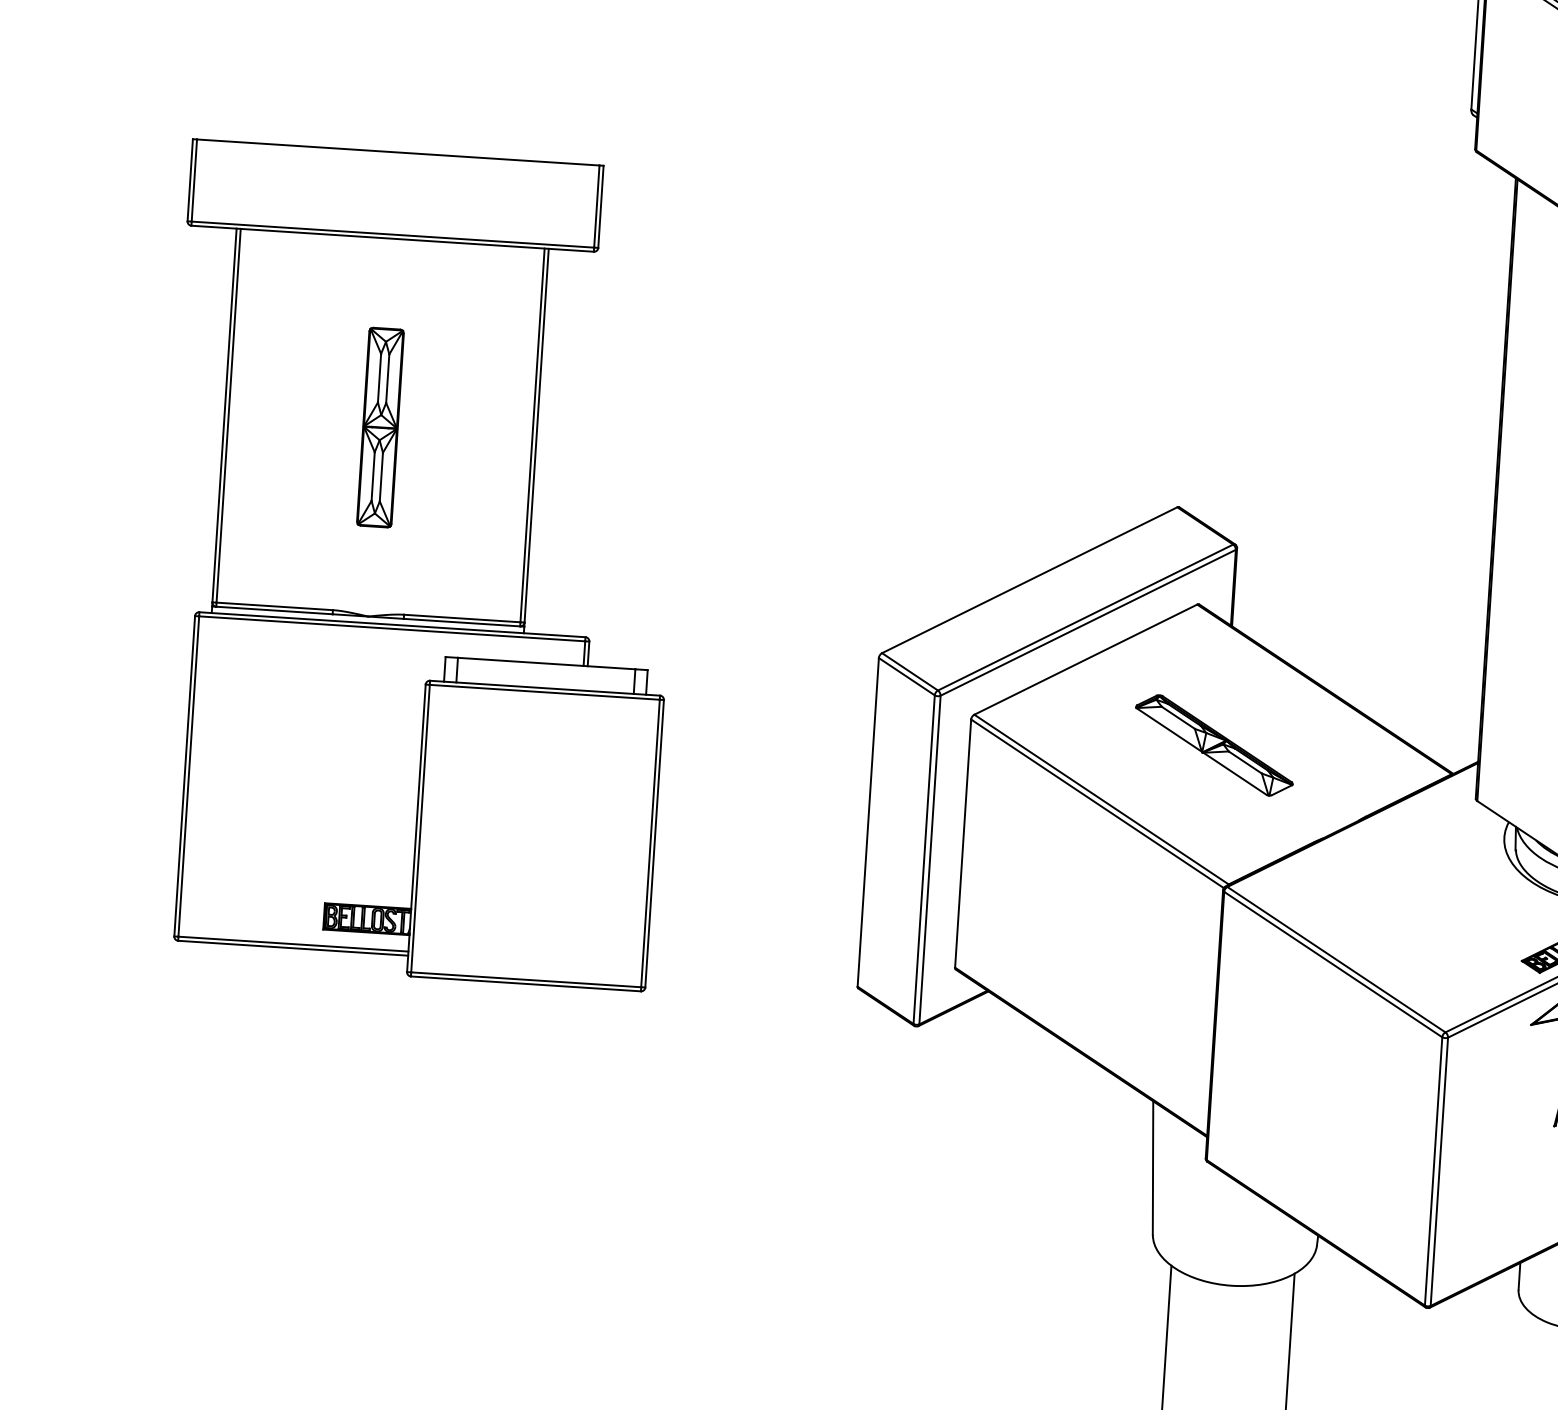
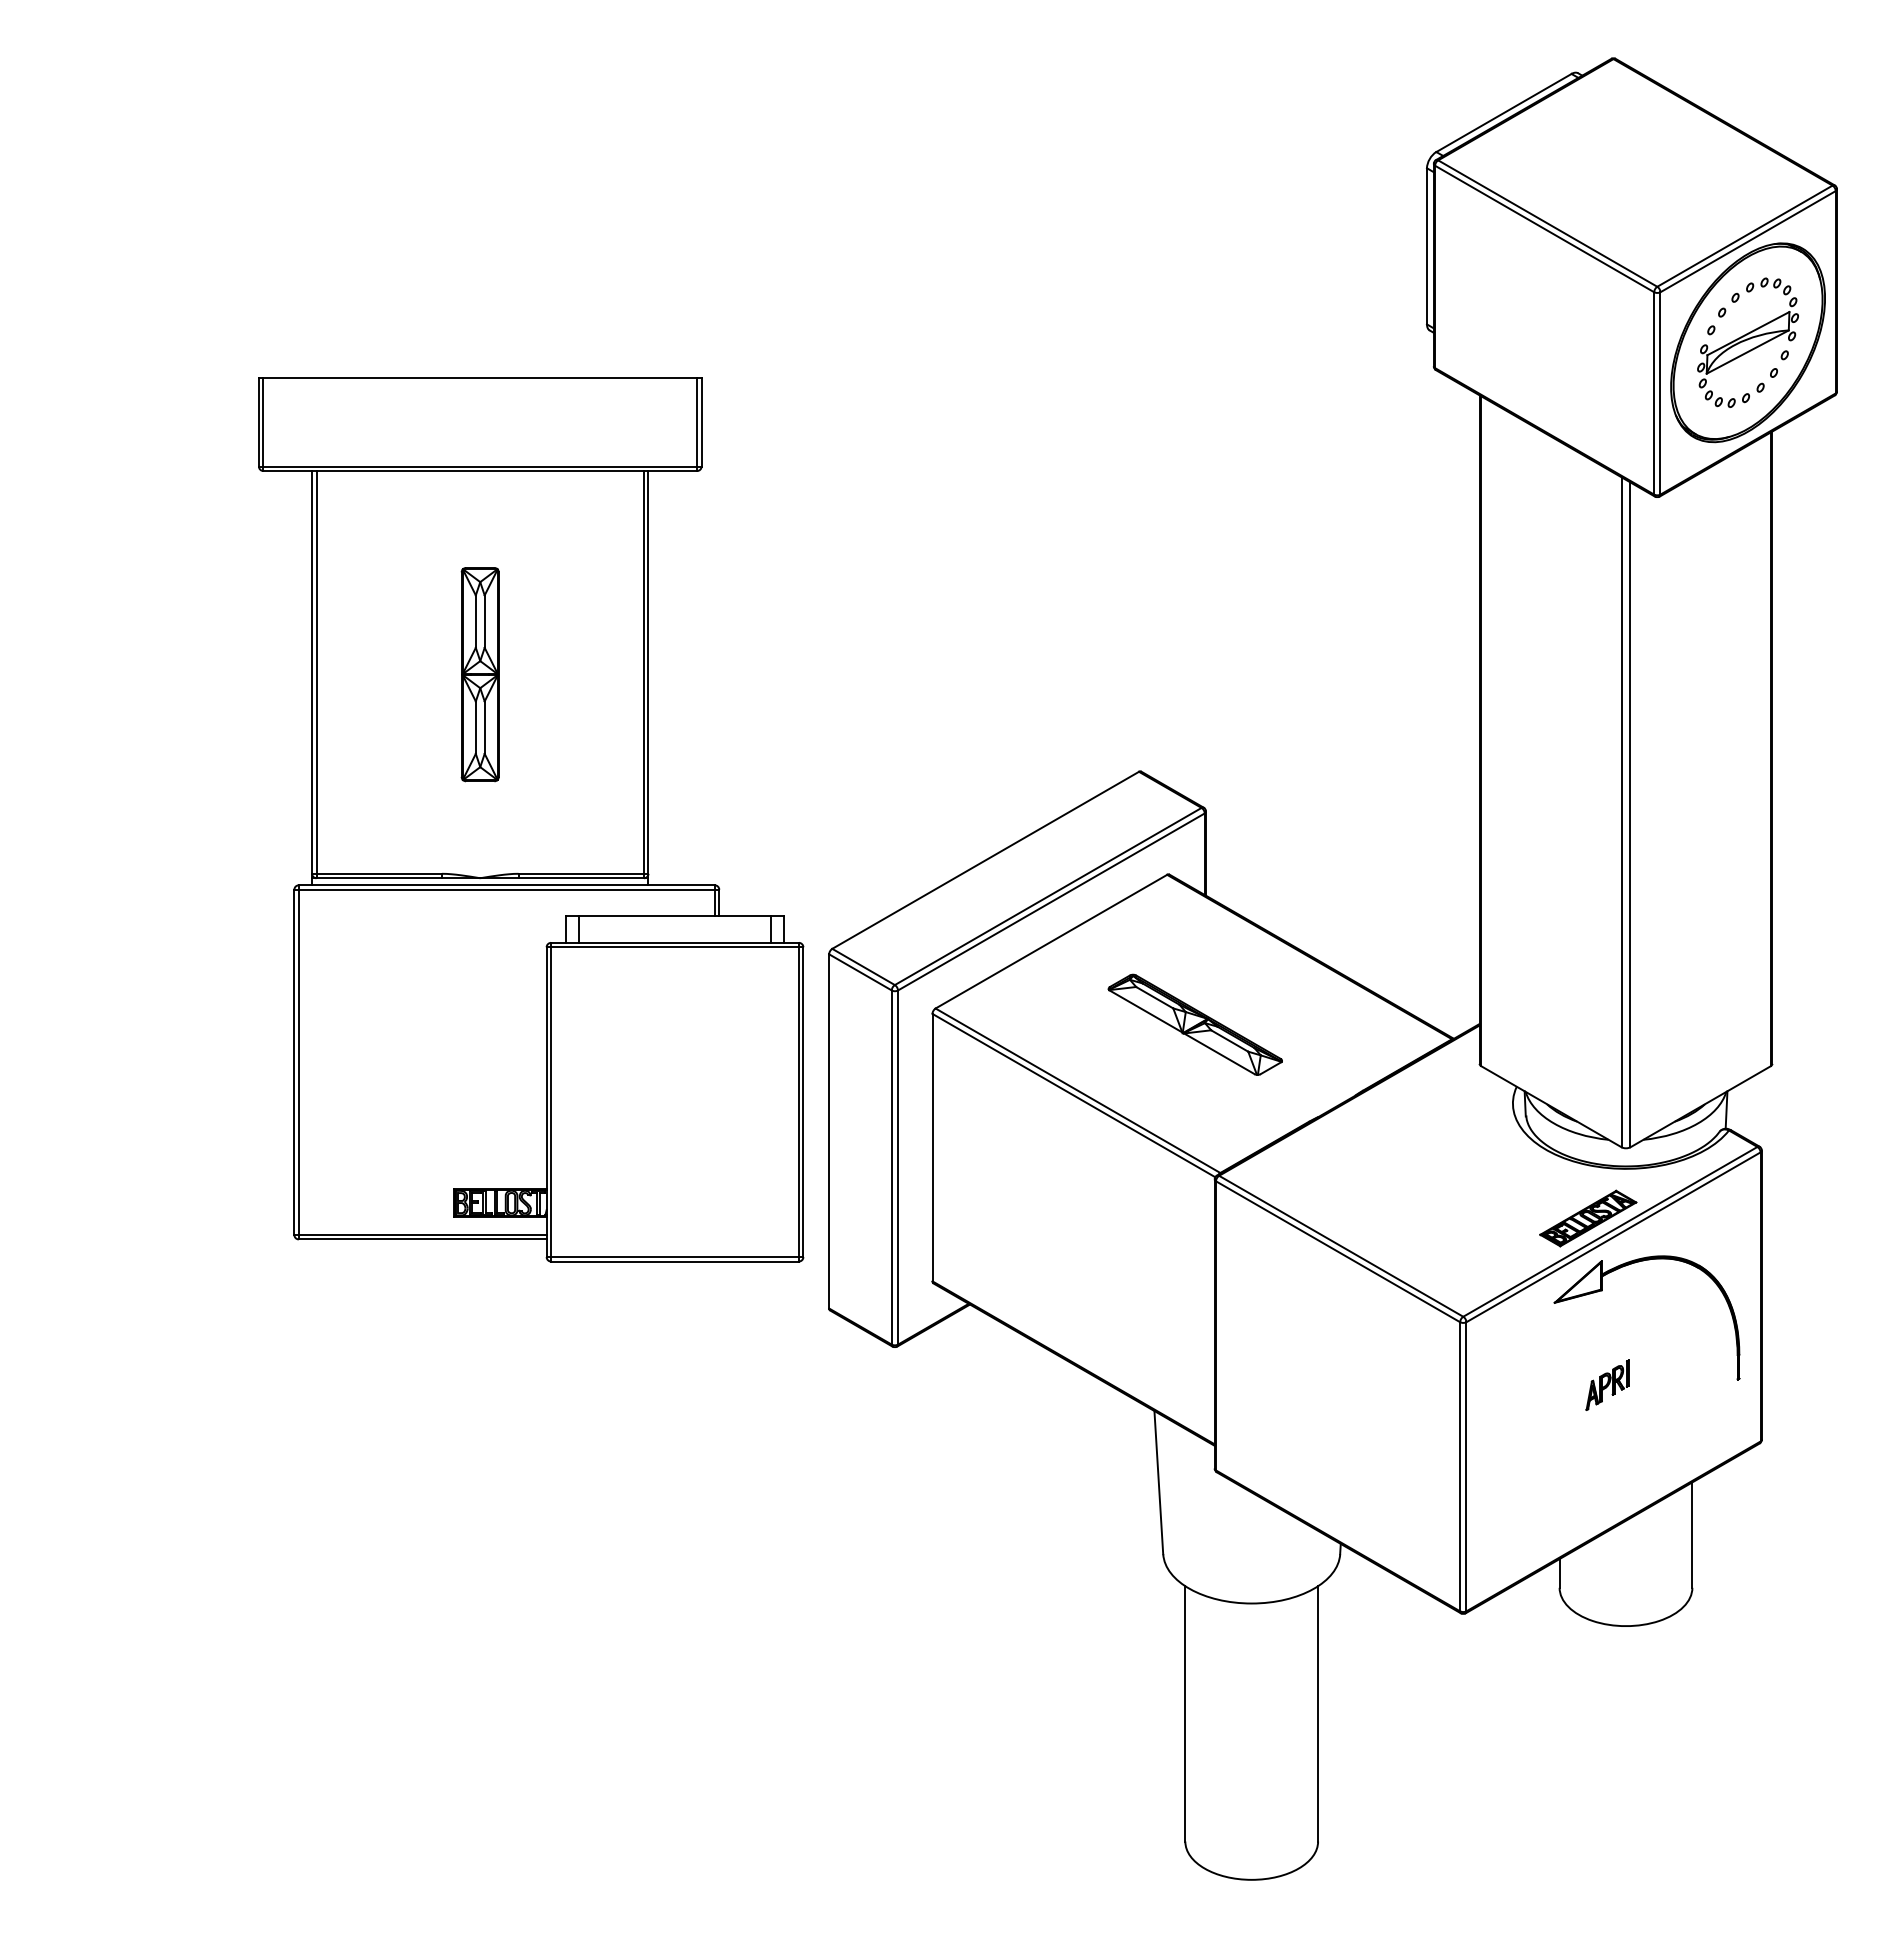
part: (419, 565) -> (531, 819), moved

